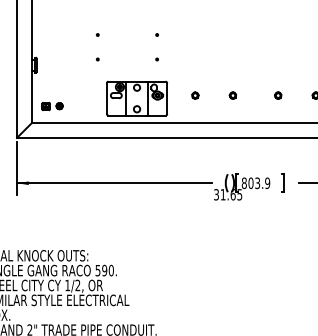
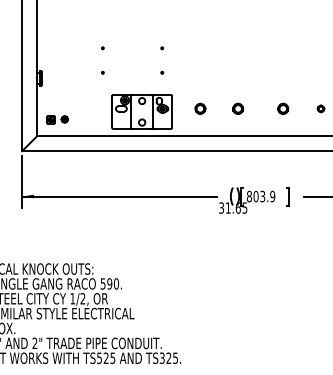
part: (195, 95) -> (200, 108), size x1.6
part: (232, 95) -> (237, 108), size x1.6
part: (278, 95) -> (283, 108), size x1.6

